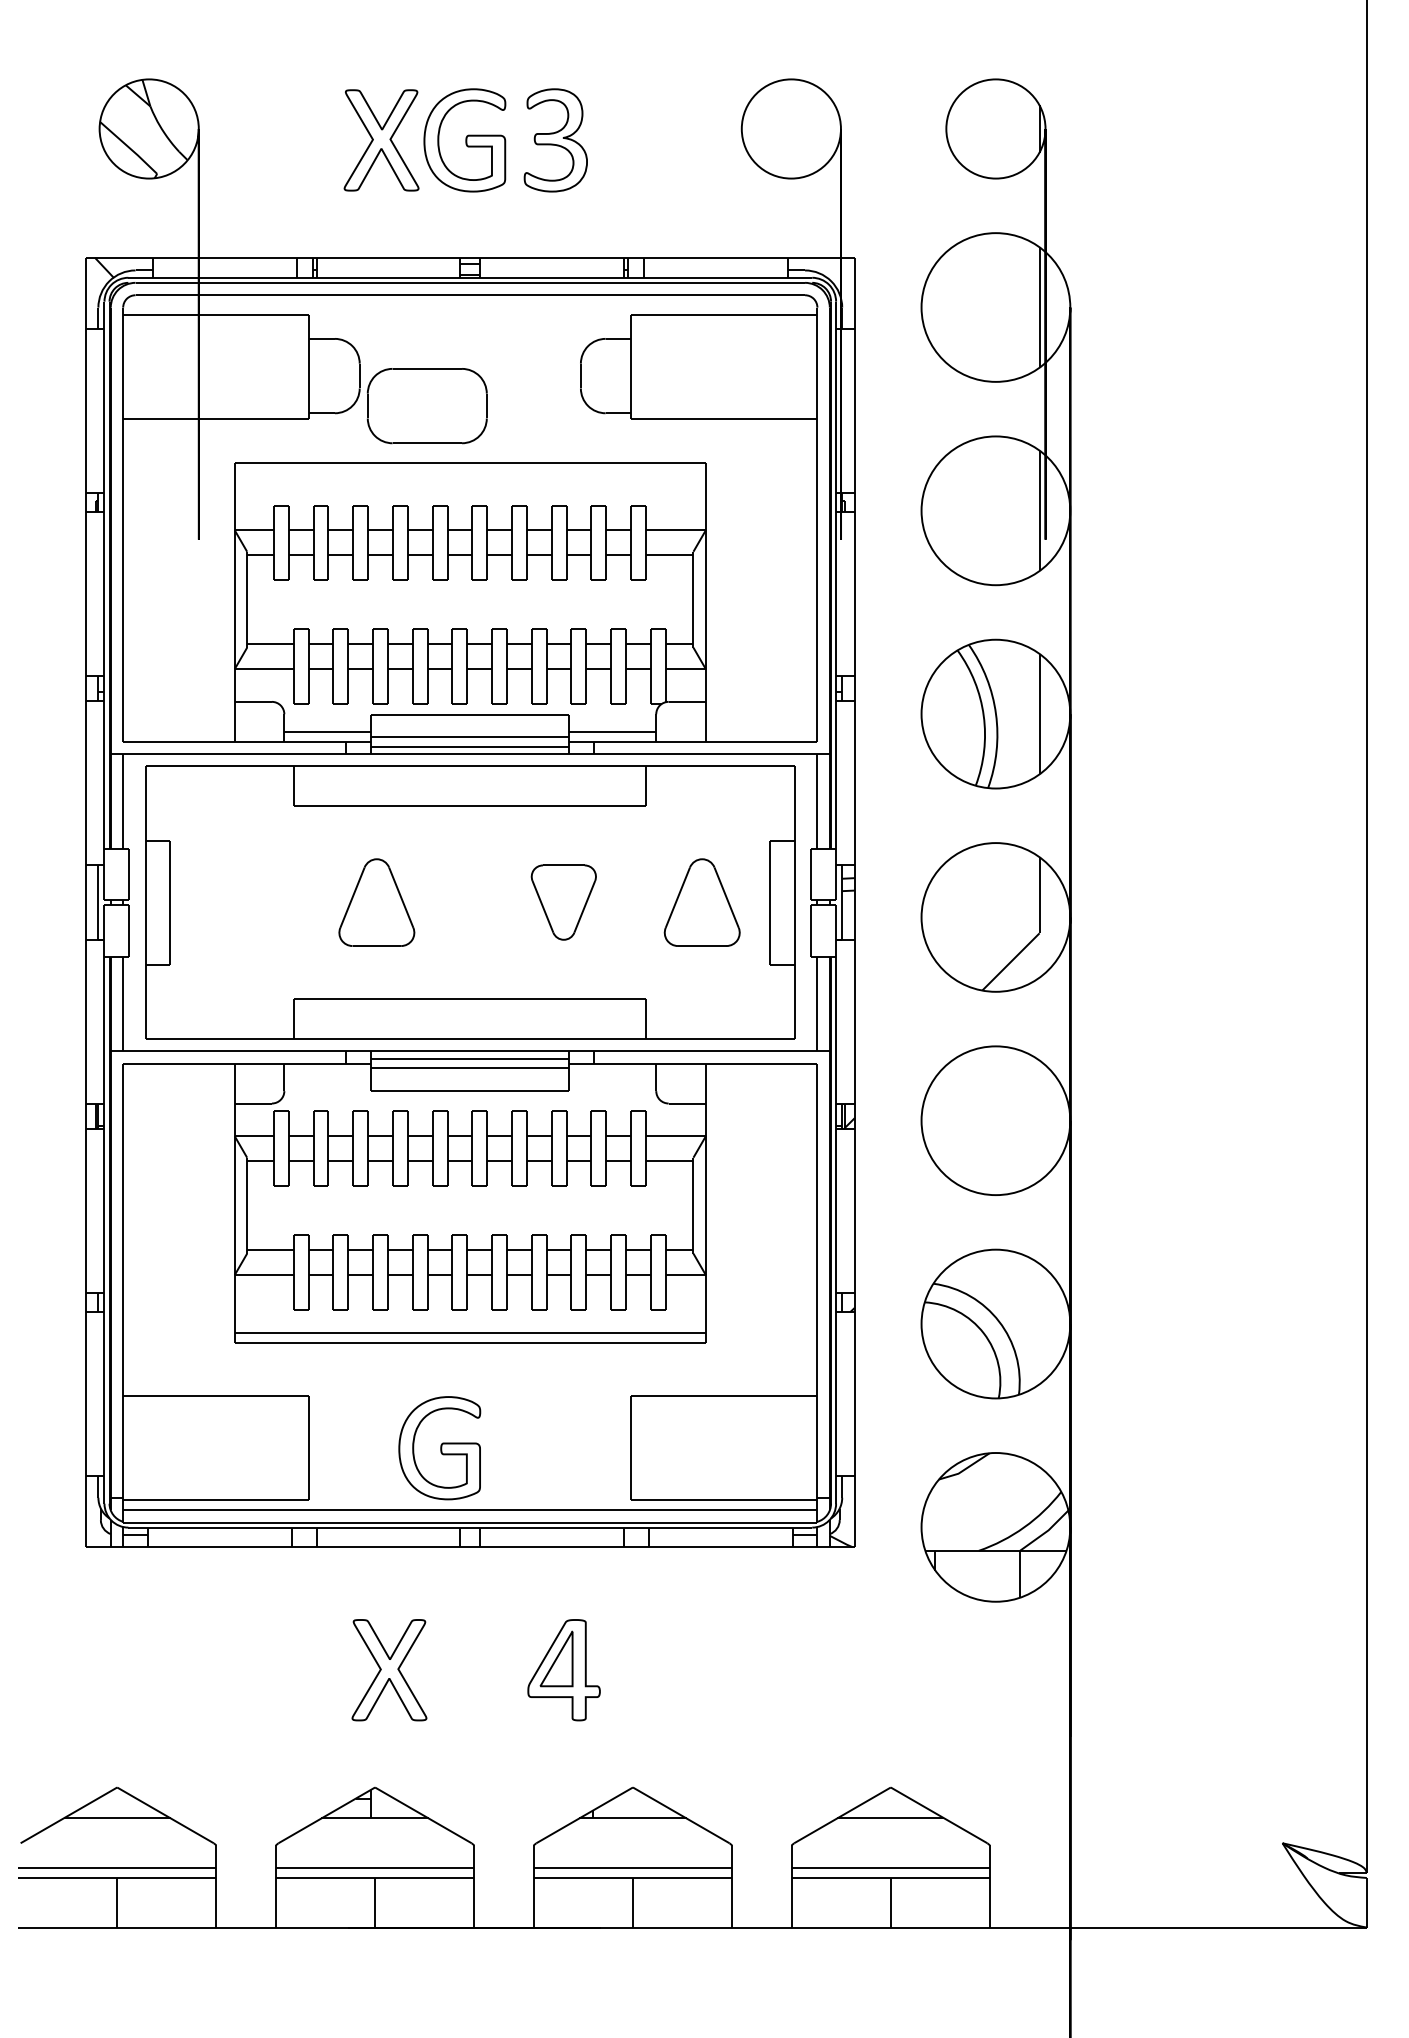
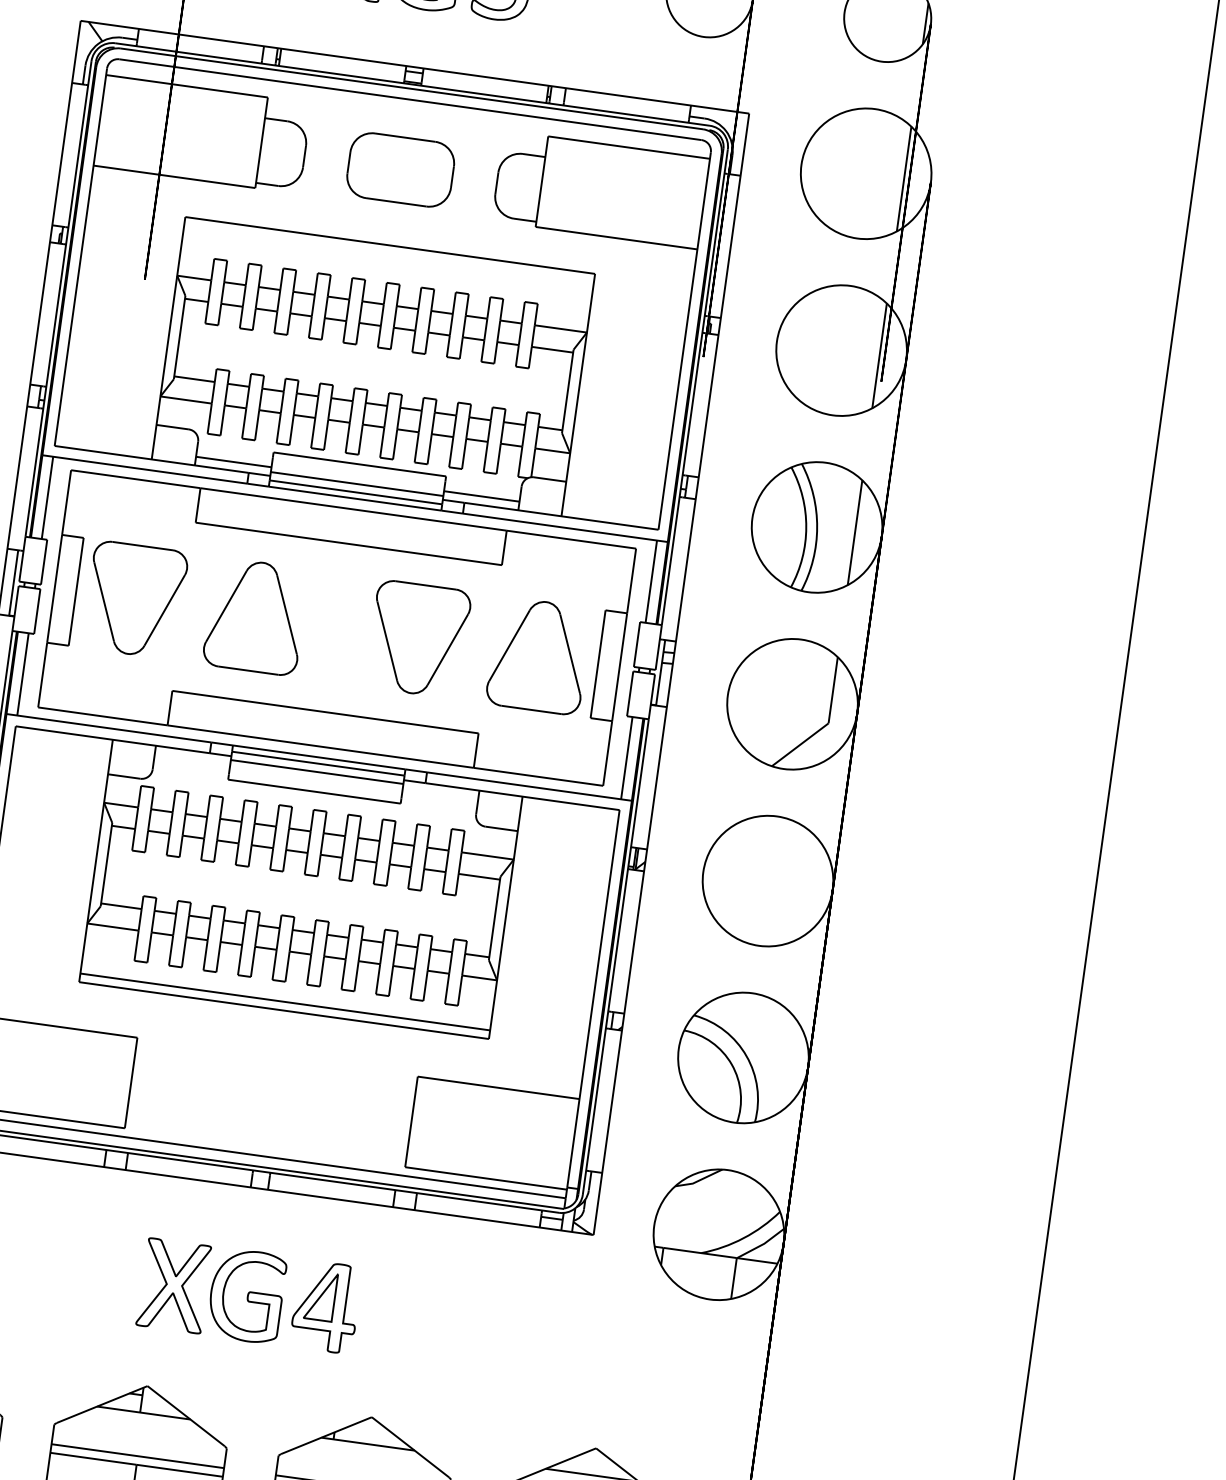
part: (427, 406) -> (400, 170), moved
part: (237, 902) -> (134, 599), added
part: (376, 902) -> (255, 616), size x1.43
part: (563, 902) -> (418, 639), size x1.67
part: (701, 902) -> (538, 655), size x1.43
part: (439, 1448) -> (246, 1296), moved

